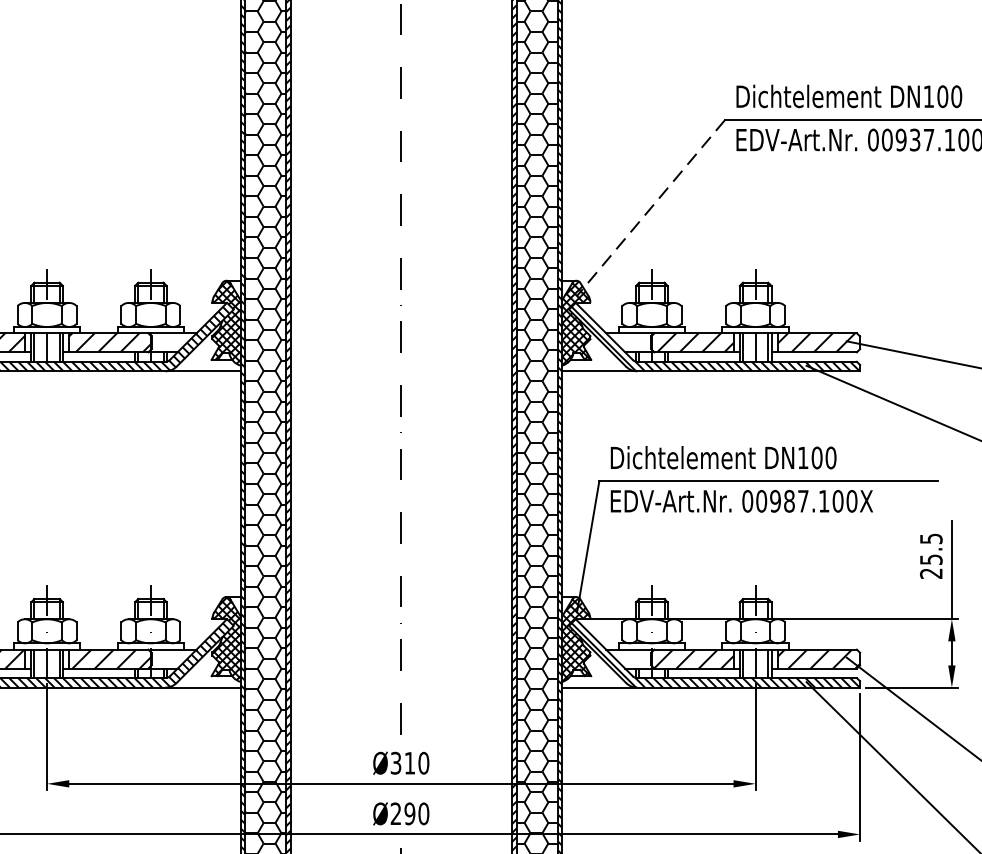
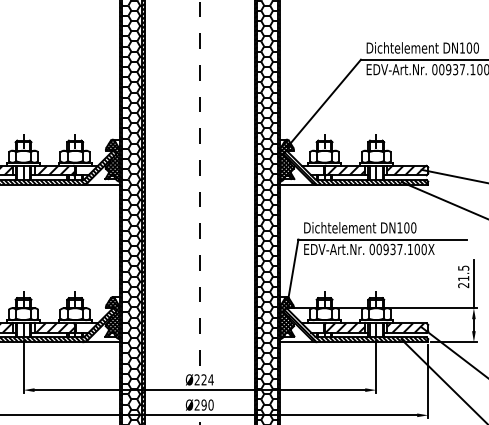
line: (649, 208) -> (323, 103), dashed -> solid
text: (788, 501) -> (392, 249), 00987.100X -> 00937.100X
text: (930, 559) -> (463, 278), 25.5 -> 21.5
text: (408, 762) -> (203, 379), Ø310 -> Ø224

